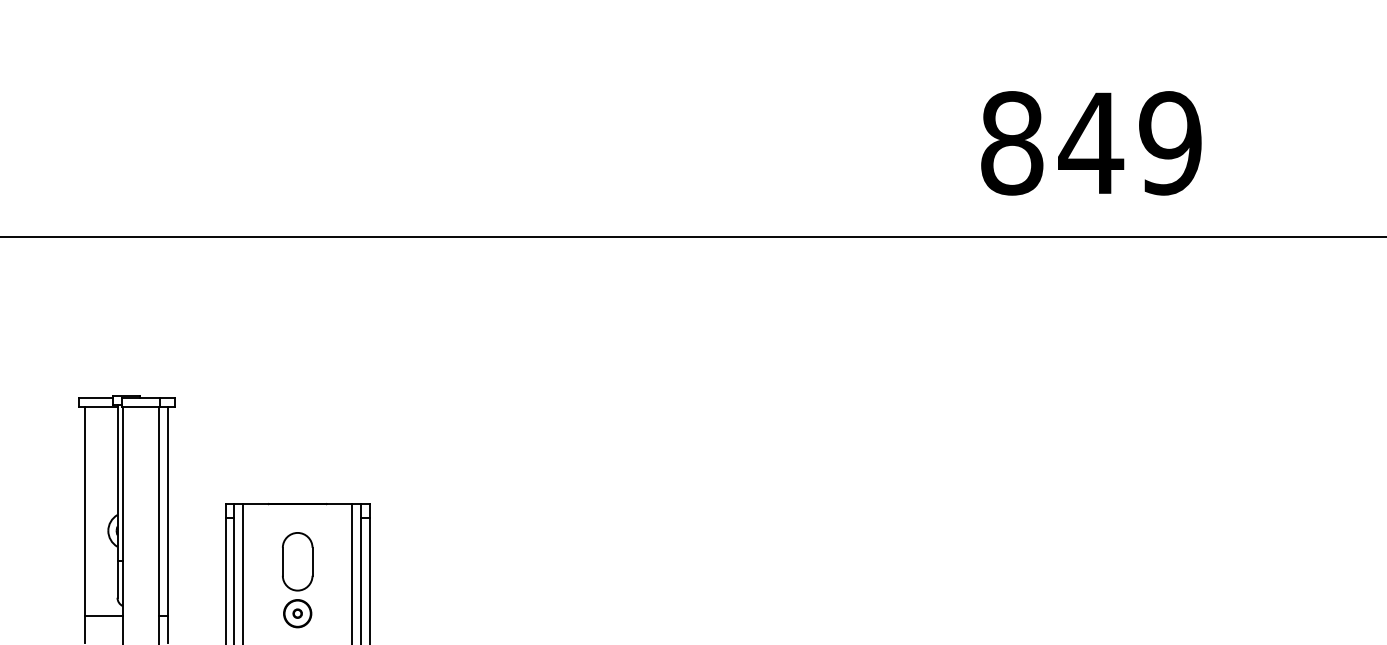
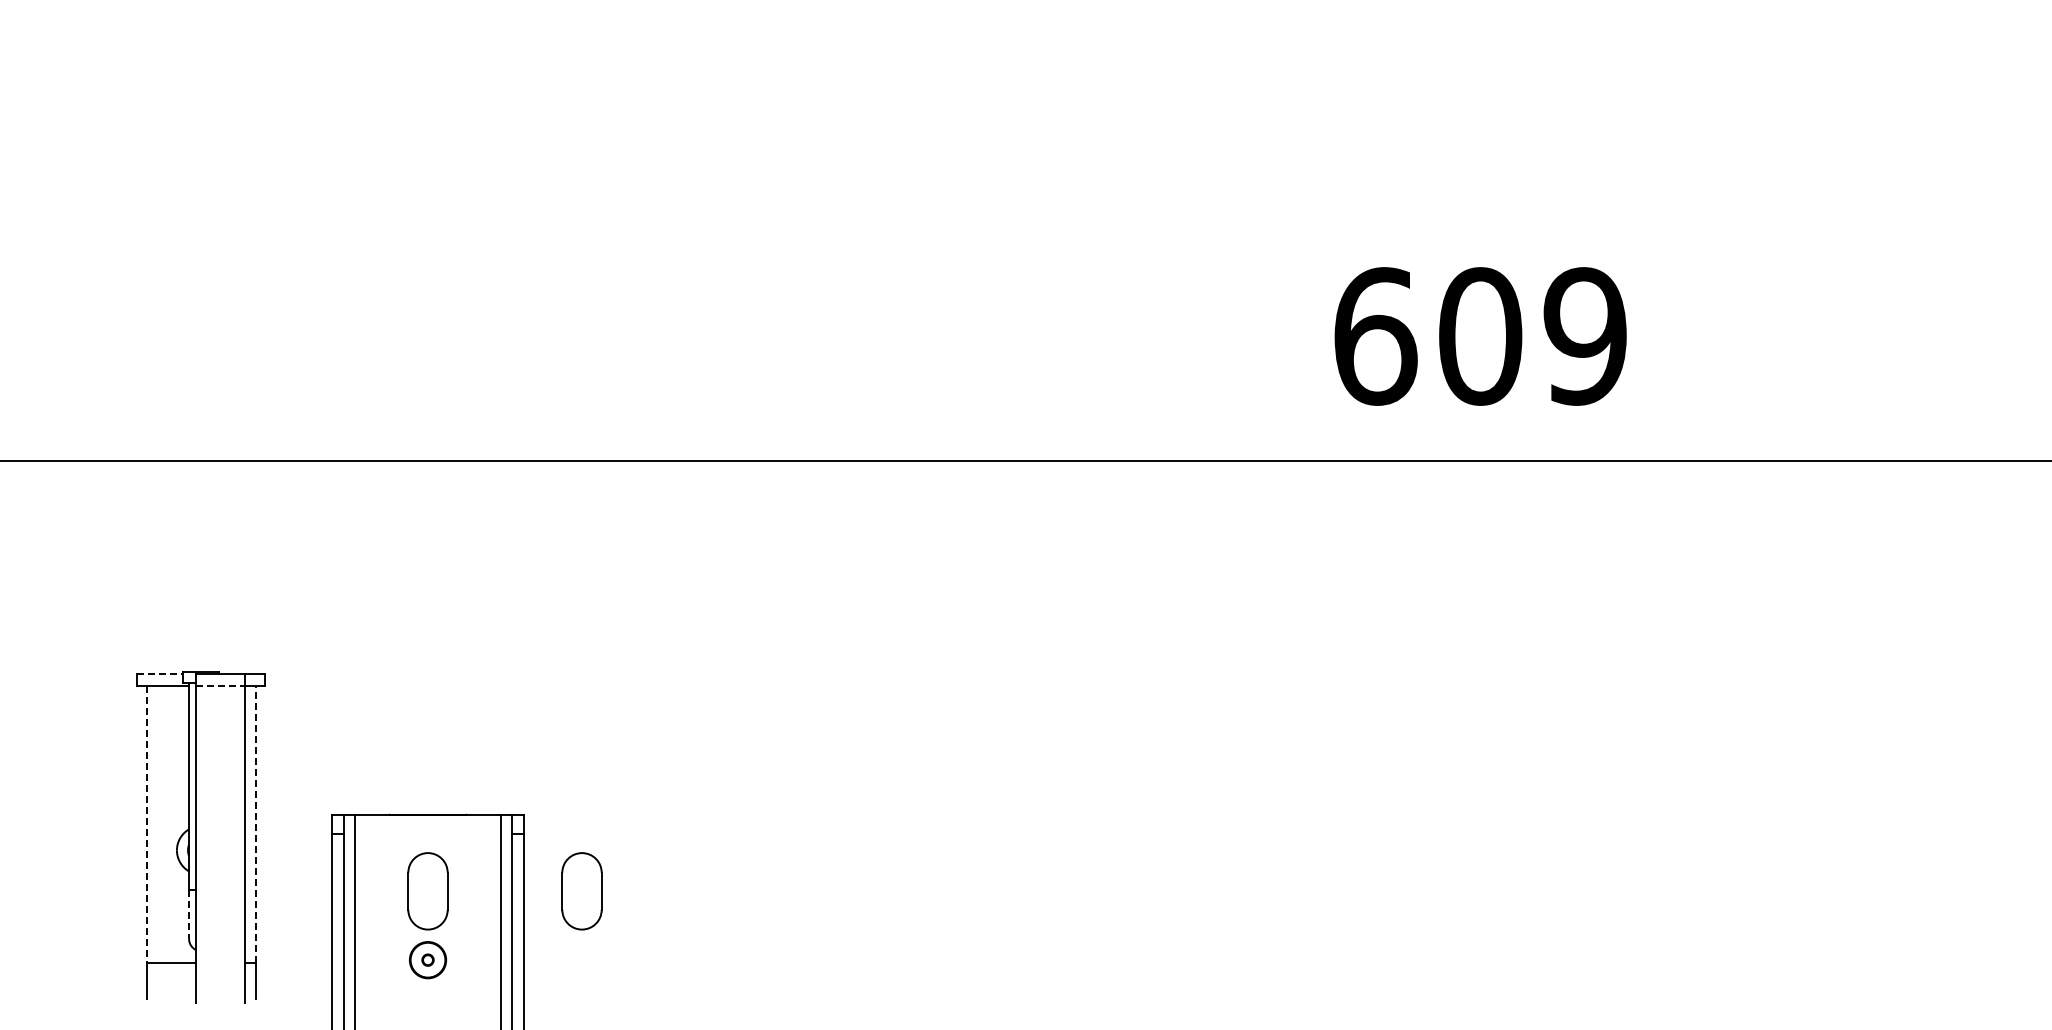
text: (1052, 143) -> (1428, 336), 849 -> 609
line: (95, 397) -> (160, 673), solid -> dashed
line: (141, 406) -> (220, 685), solid -> dashed
line: (85, 511) -> (146, 824), solid -> dashed
line: (167, 511) -> (255, 824), solid -> dashed
part: (413, 561) -> (581, 891), added
line: (117, 579) -> (189, 915), solid -> dashed

